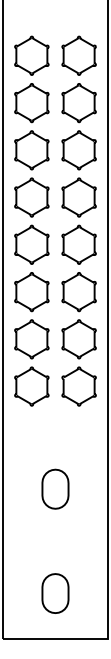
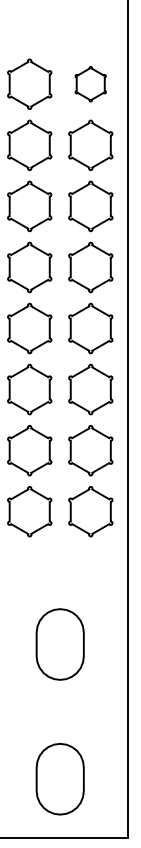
part: (78, 55) -> (89, 83), size x0.7
part: (55, 488) -> (60, 643), size x1.4
part: (55, 593) -> (60, 779), size x1.4

